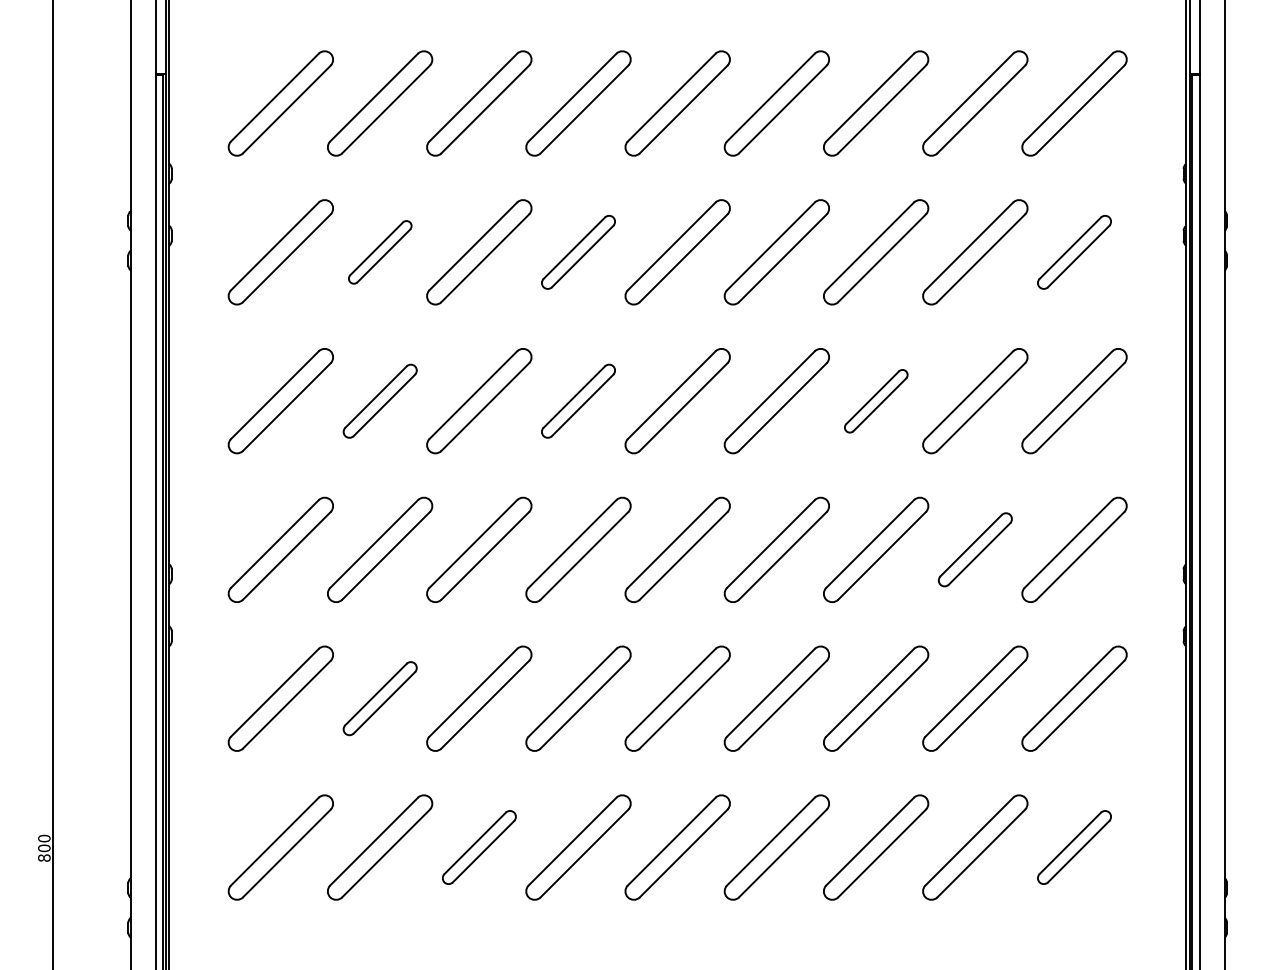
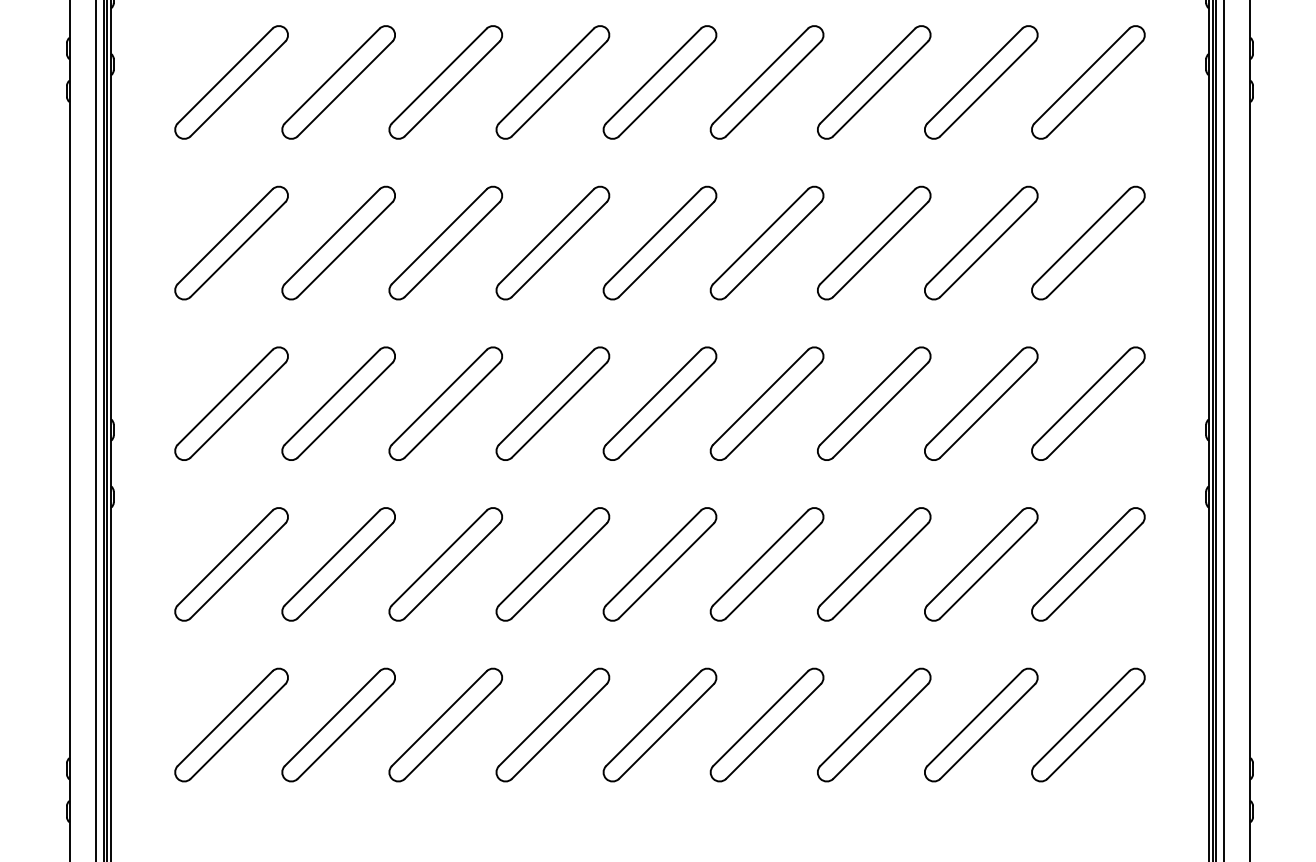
part: (380, 252) -> (339, 82), size x1.67
part: (578, 252) -> (552, 82), size x1.43
part: (1074, 252) -> (1088, 82), size x1.43
part: (380, 401) -> (339, 243), size x1.43
part: (578, 401) -> (552, 243), size x1.43
part: (876, 401) -> (874, 243), size x1.67
part: (975, 549) -> (981, 403), size x1.43
part: (380, 698) -> (339, 564), size x1.43
part: (479, 847) -> (446, 725), size x1.43
part: (1074, 847) -> (1088, 725), size x1.43

